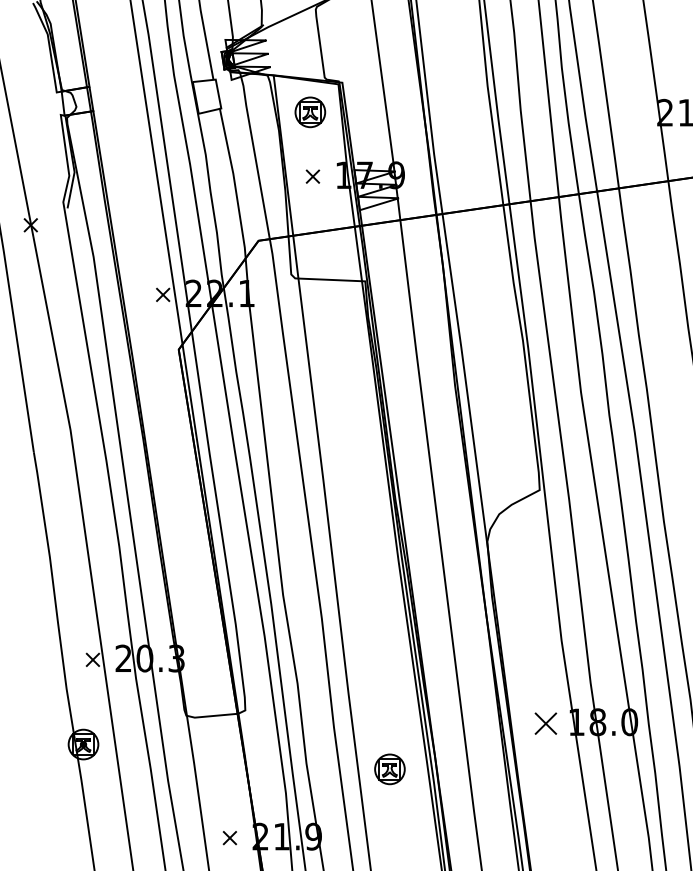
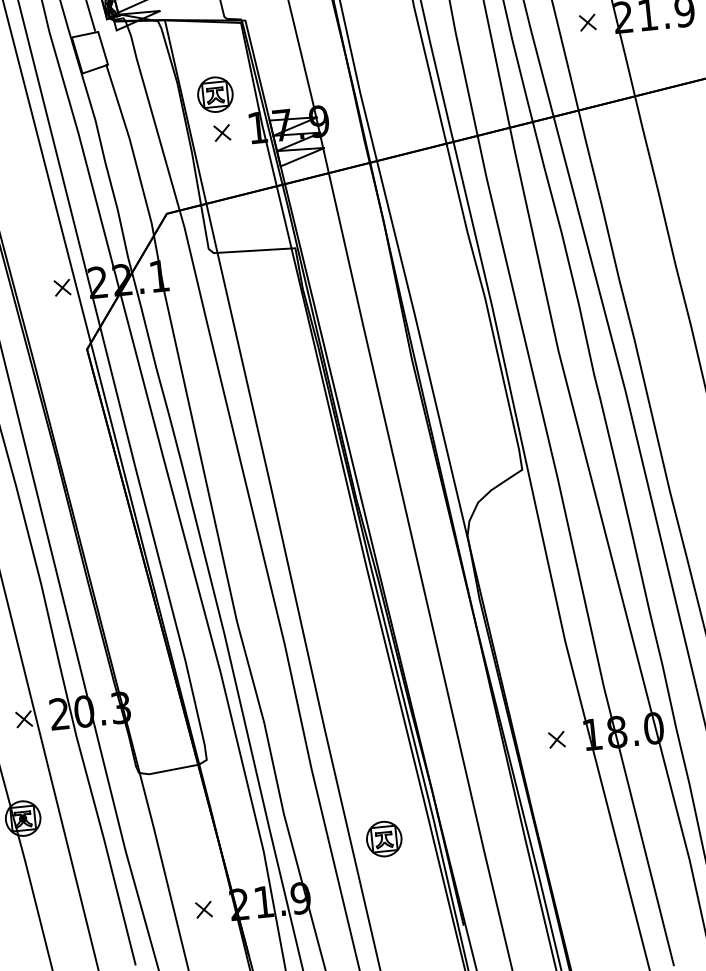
part: (310, 112) -> (215, 94), moved
part: (634, 114) -> (587, 23), added
part: (545, 723) -> (556, 739), size x0.62
part: (389, 769) -> (383, 839), moved

